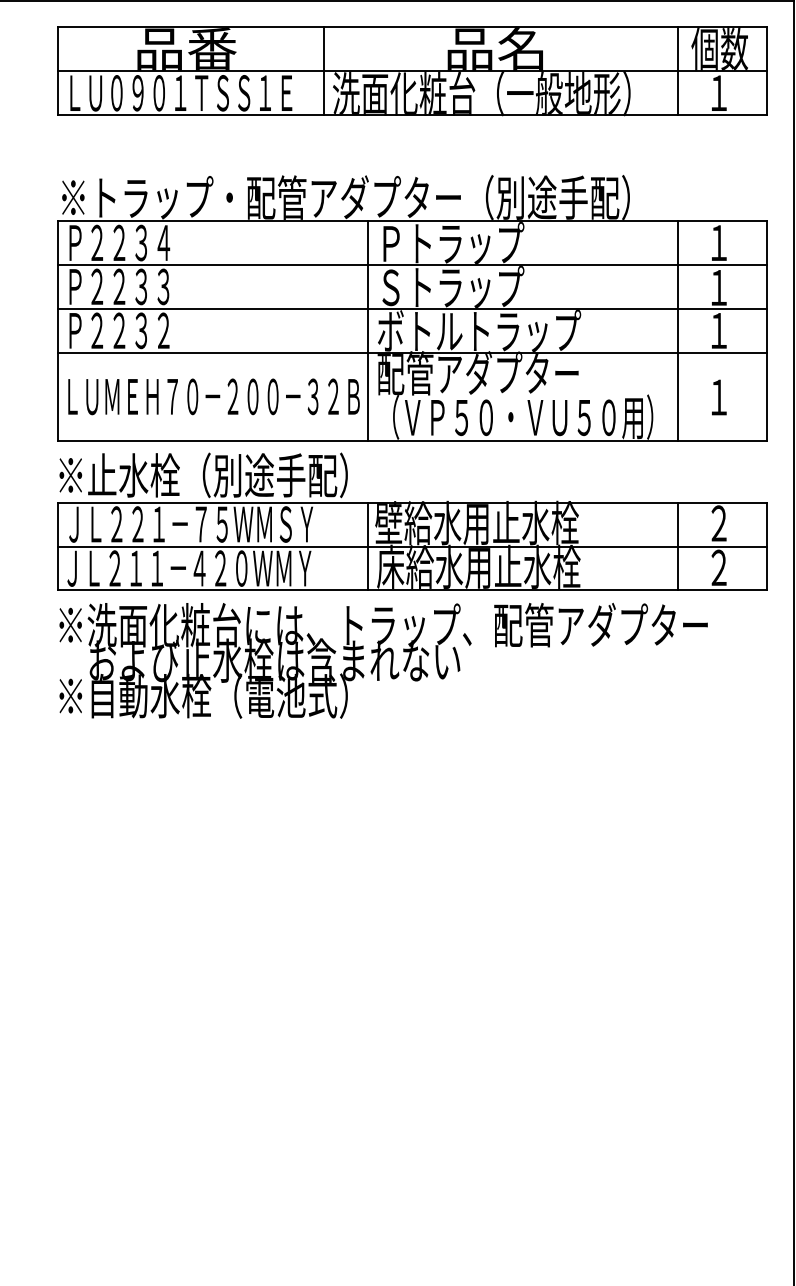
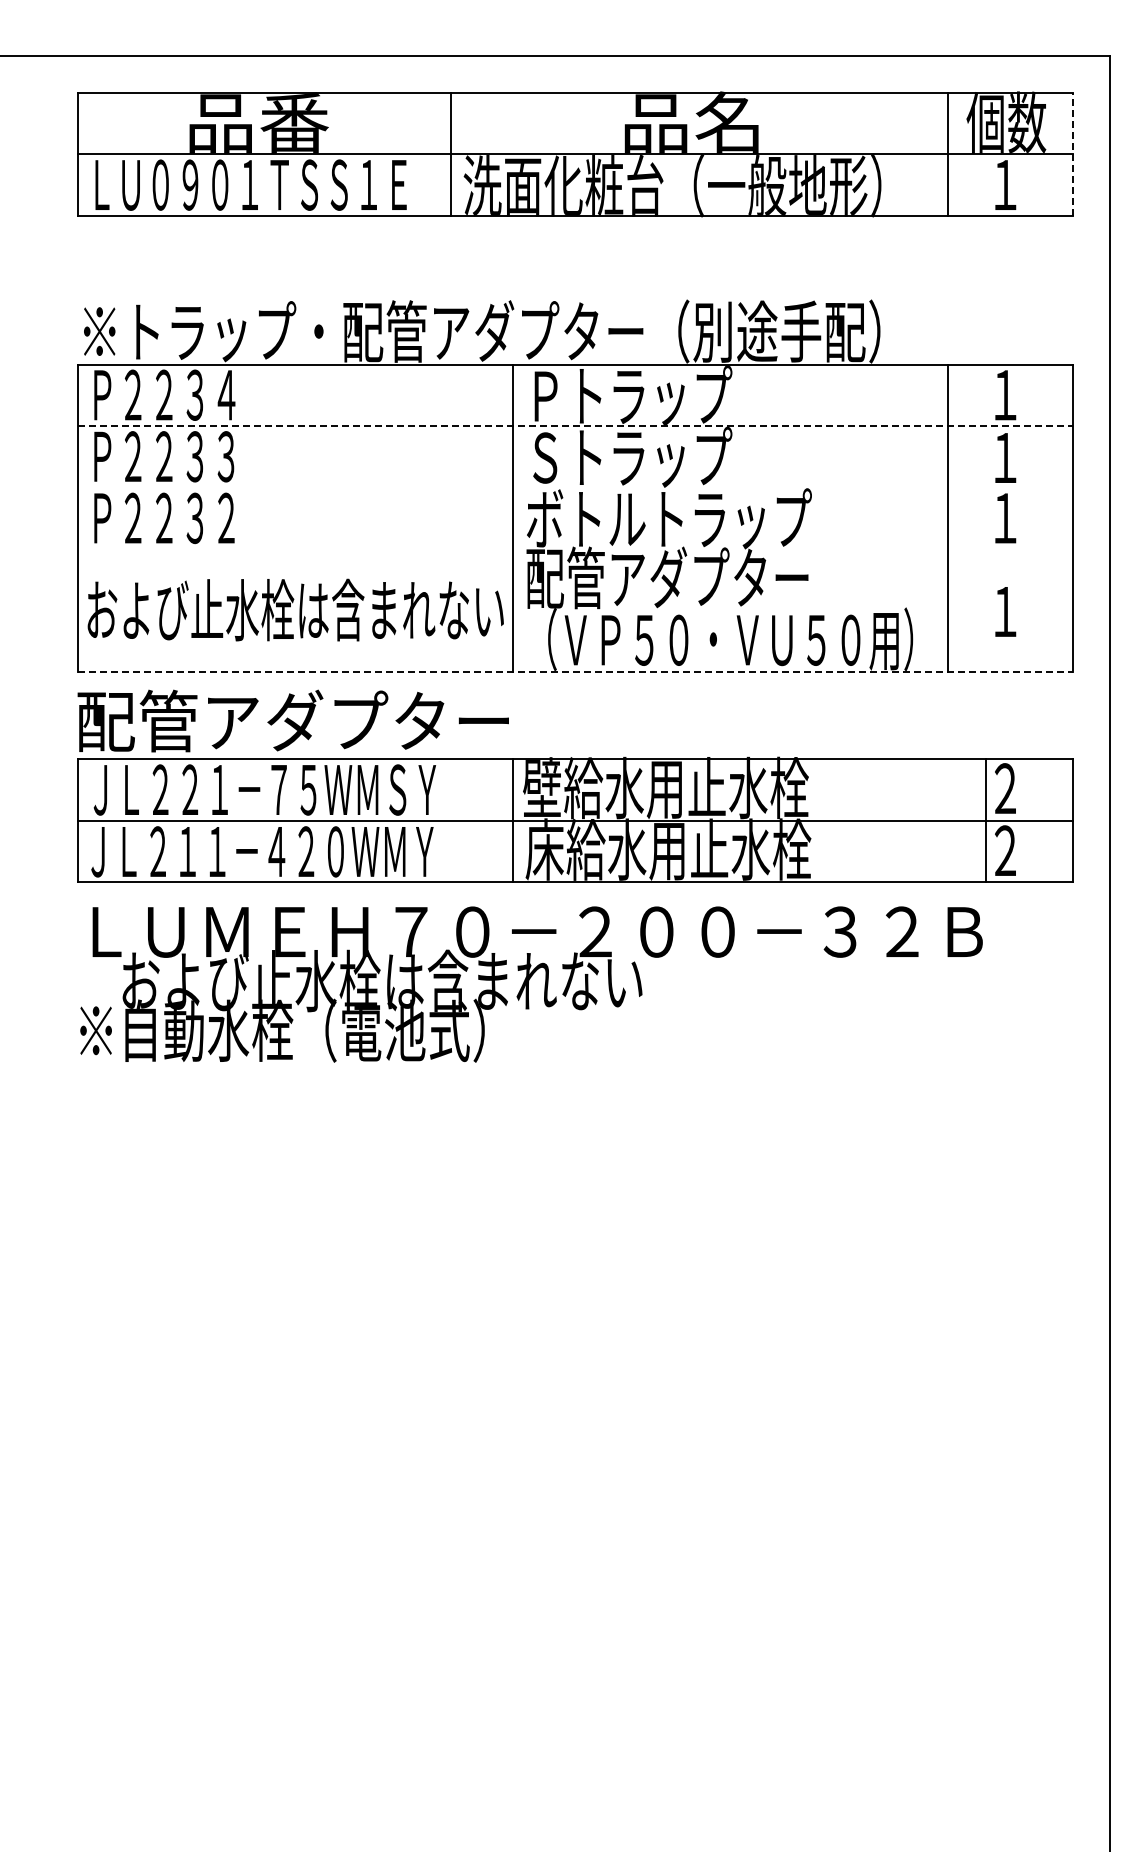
line: (766, 71) -> (1072, 154), solid -> dashed
line: (412, 265) -> (575, 426), solid -> dashed
line: (411, 308) -> (574, 487), removed
line: (411, 353) -> (574, 549), removed
text: (212, 395) -> (295, 609), ＬＵＭＥＨ７０－２００－３２Ｂ -> および止水栓は含まれない
line: (412, 440) -> (575, 672), solid -> dashed
text: (210, 475) -> (292, 721), ※止水栓（別途手配） -> 配管アダプター
line: (678, 546) -> (986, 820), moved
text: (383, 625) -> (534, 931), ※洗面化粧台には、トラップ、配管アダプター -> ＬＵＭＥＨ７０－２００－３２Ｂ

